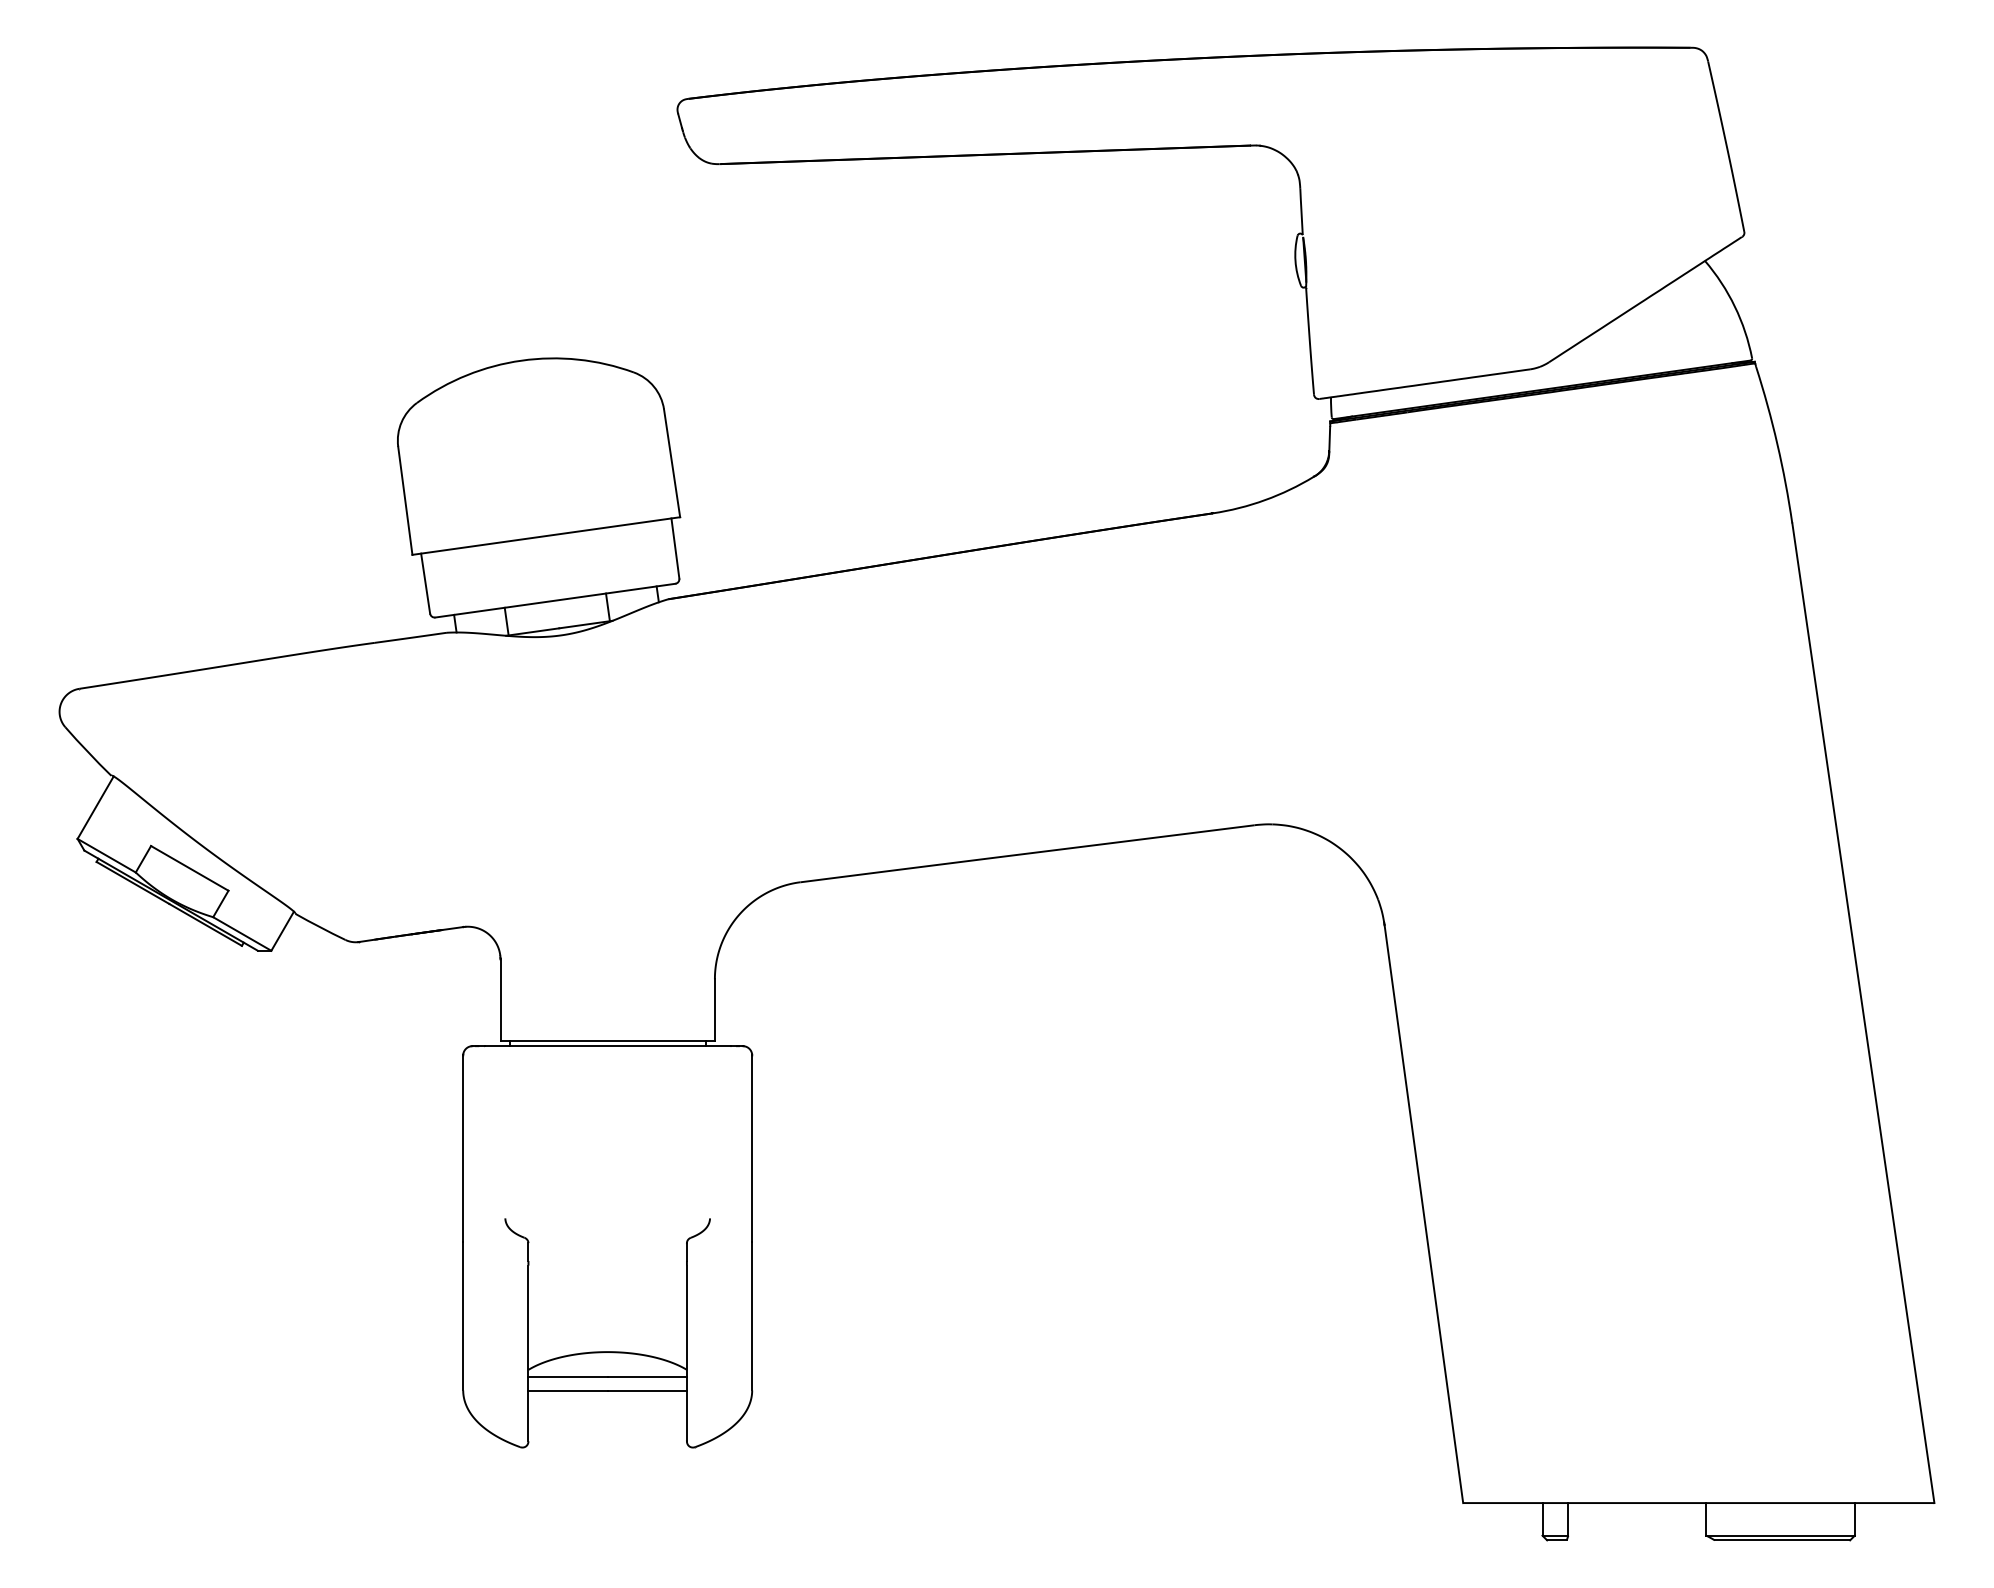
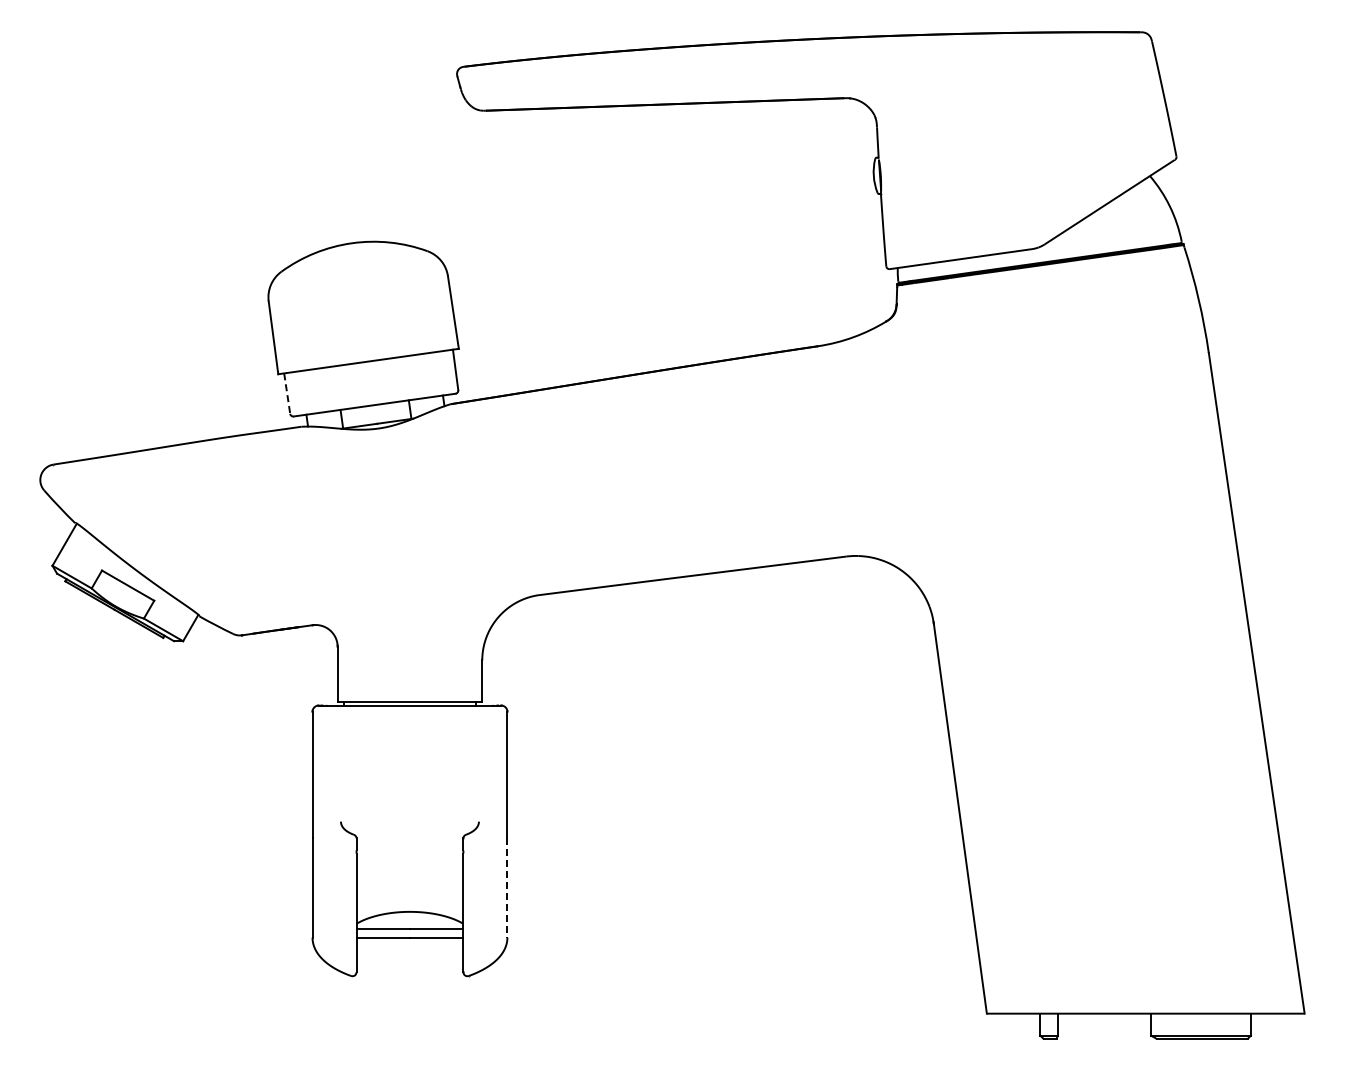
line: (426, 584) -> (287, 394), solid -> dashed
line: (752, 1315) -> (507, 887), solid -> dashed

